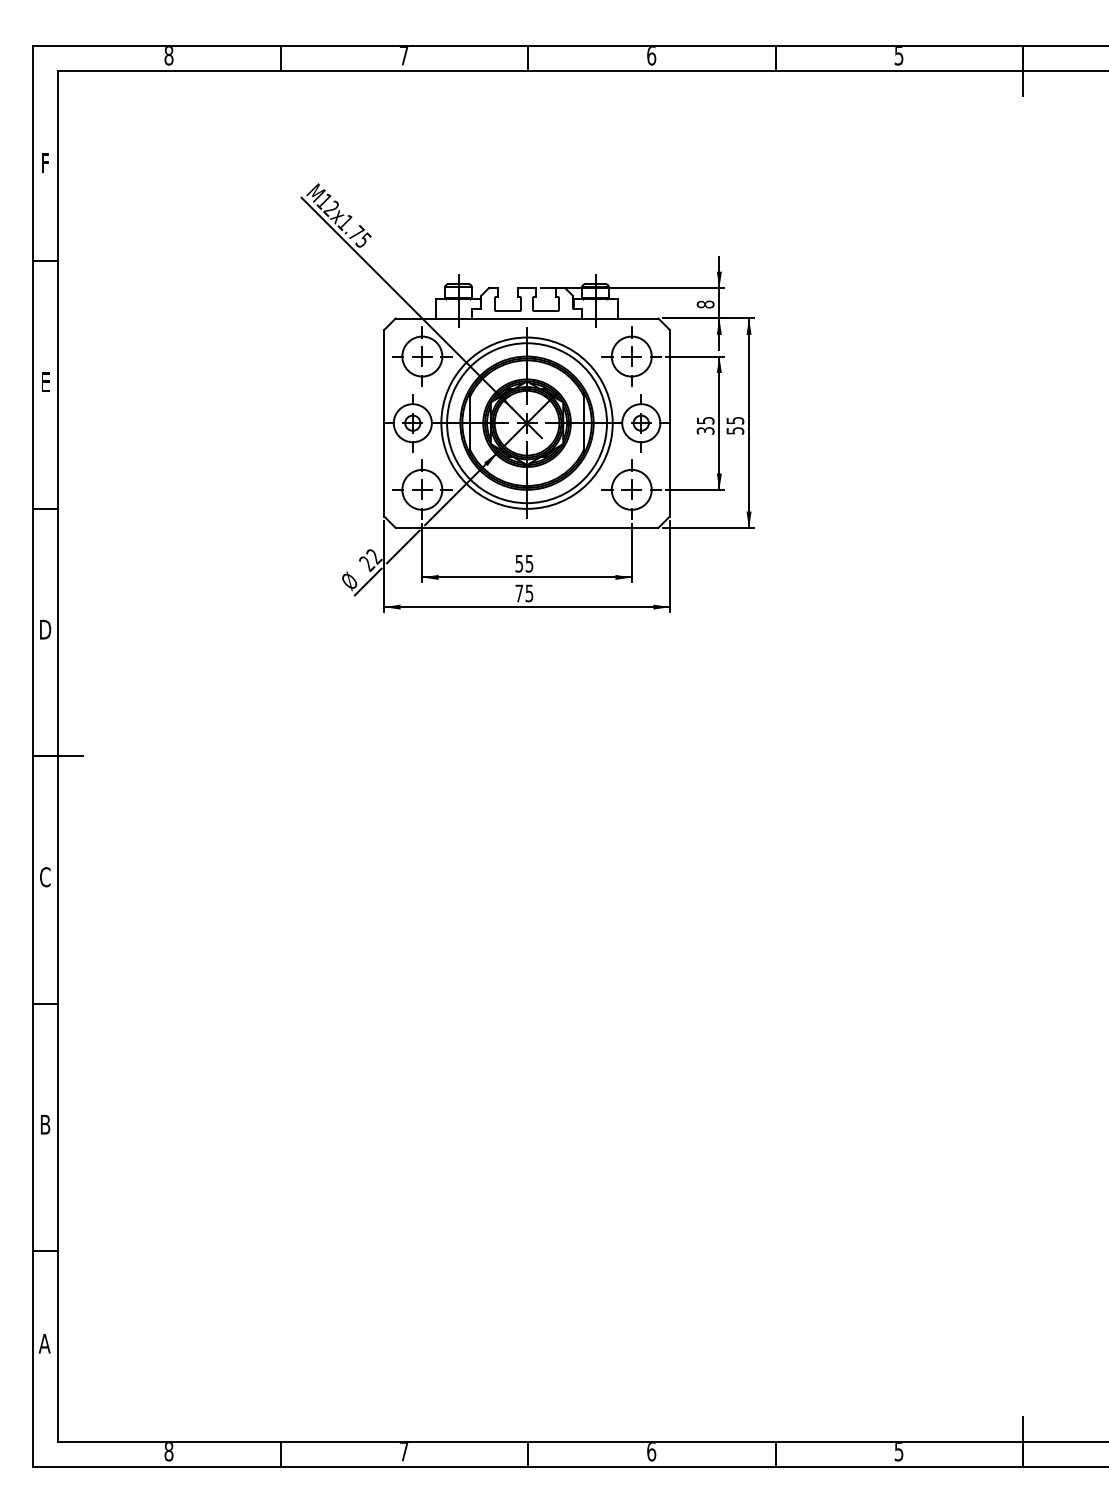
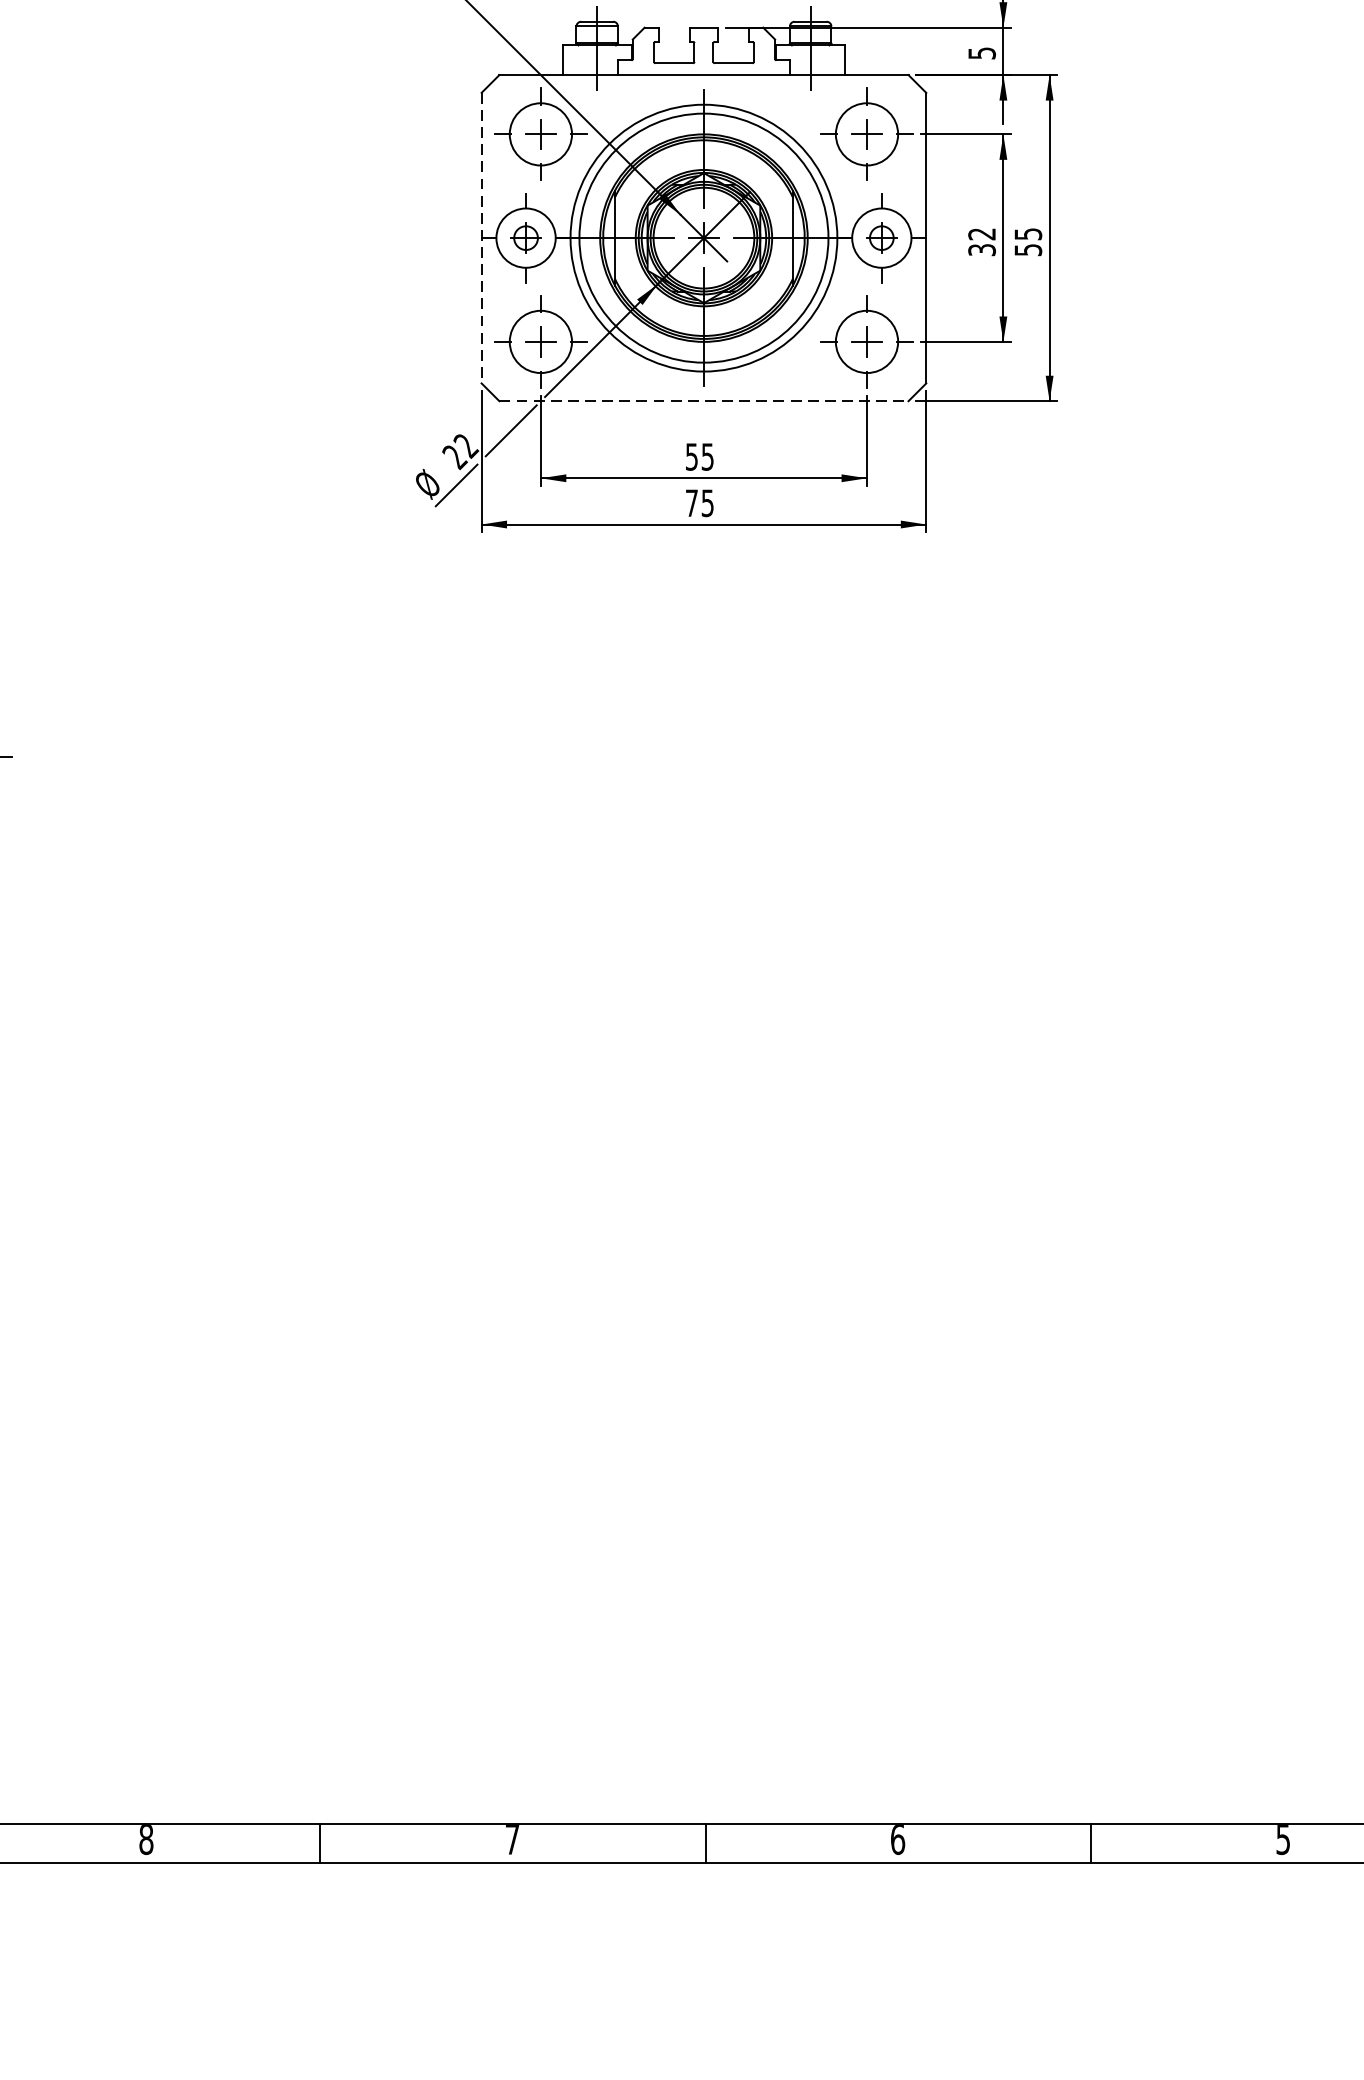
text: (705, 304) -> (981, 53), 8 -> 5
text: (705, 420) -> (981, 233), 35 -> 32
line: (384, 423) -> (481, 238), solid -> dashed
line: (527, 527) -> (704, 400), solid -> dashed

